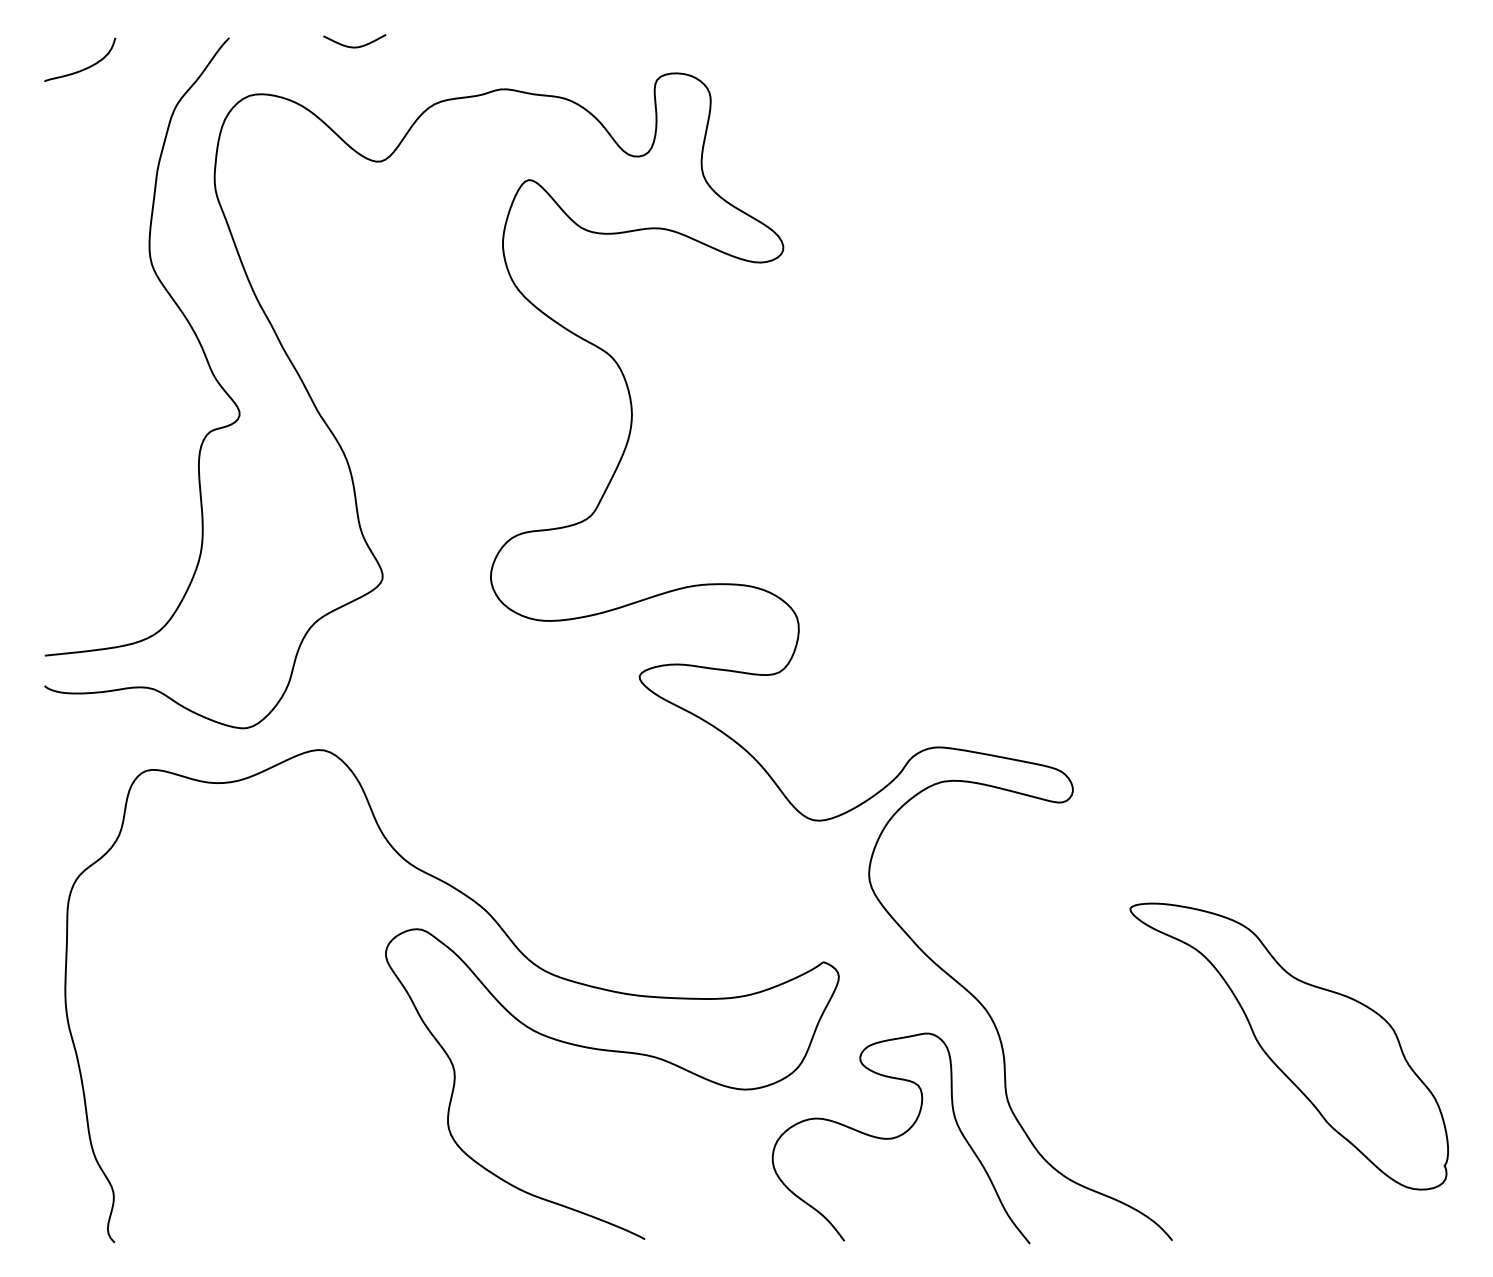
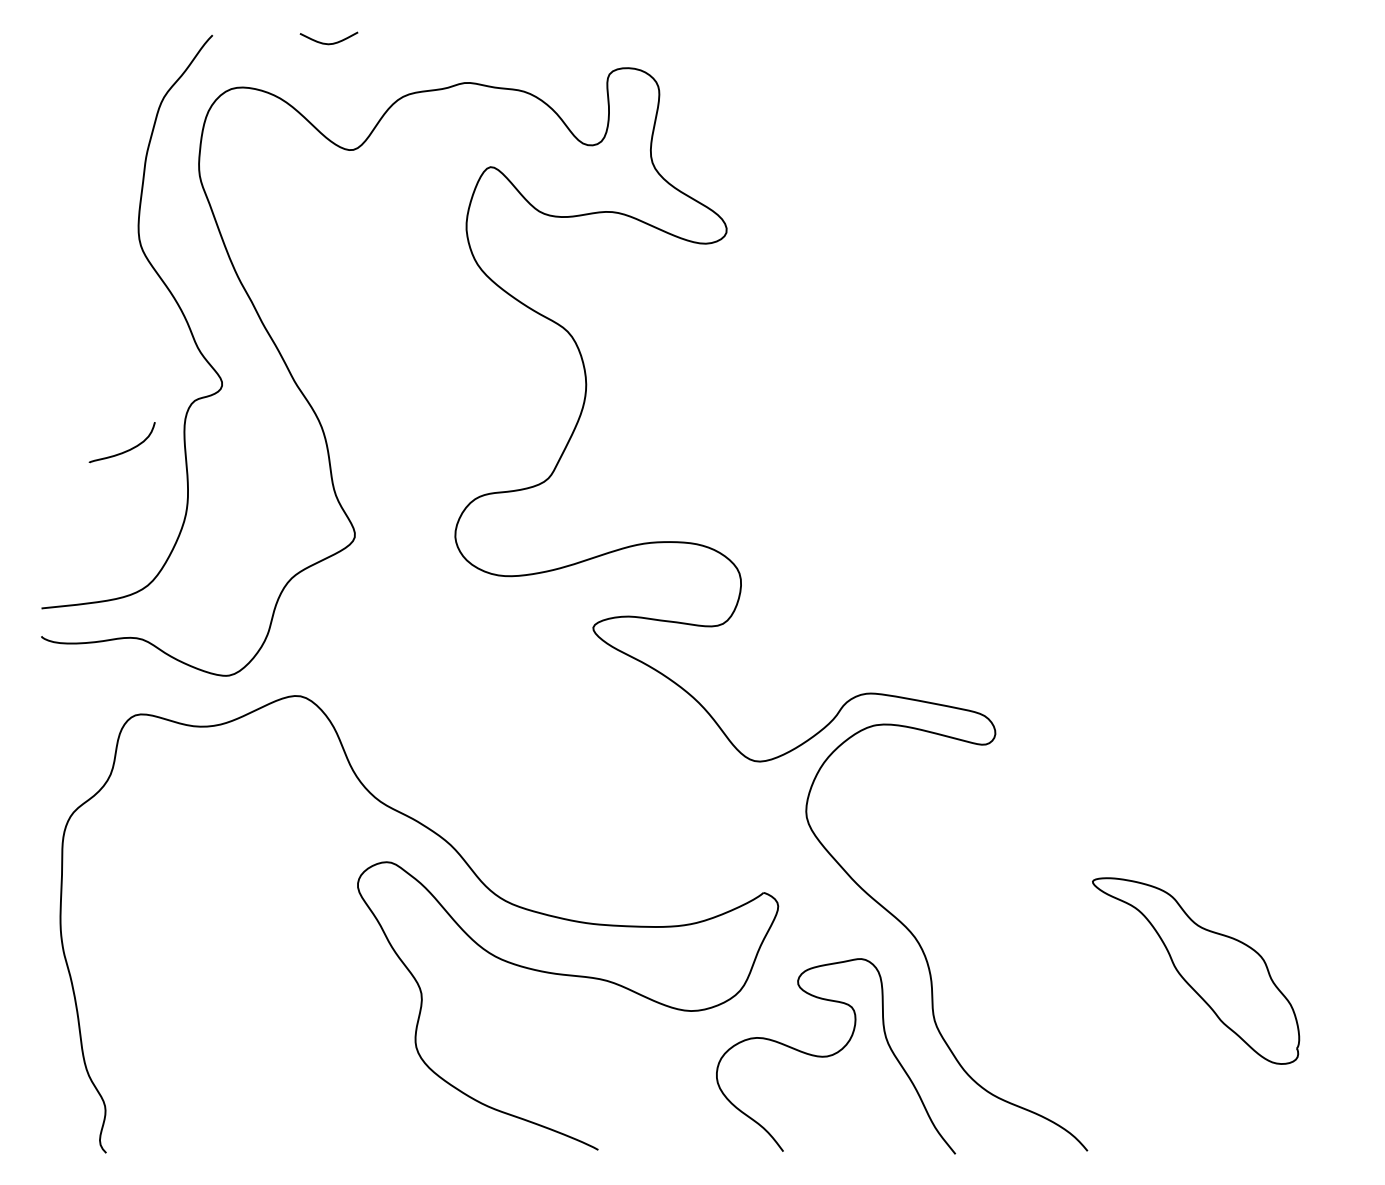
curve: (83, 68) -> (125, 450), moved
part: (1288, 1045) -> (1195, 970), size x0.7

